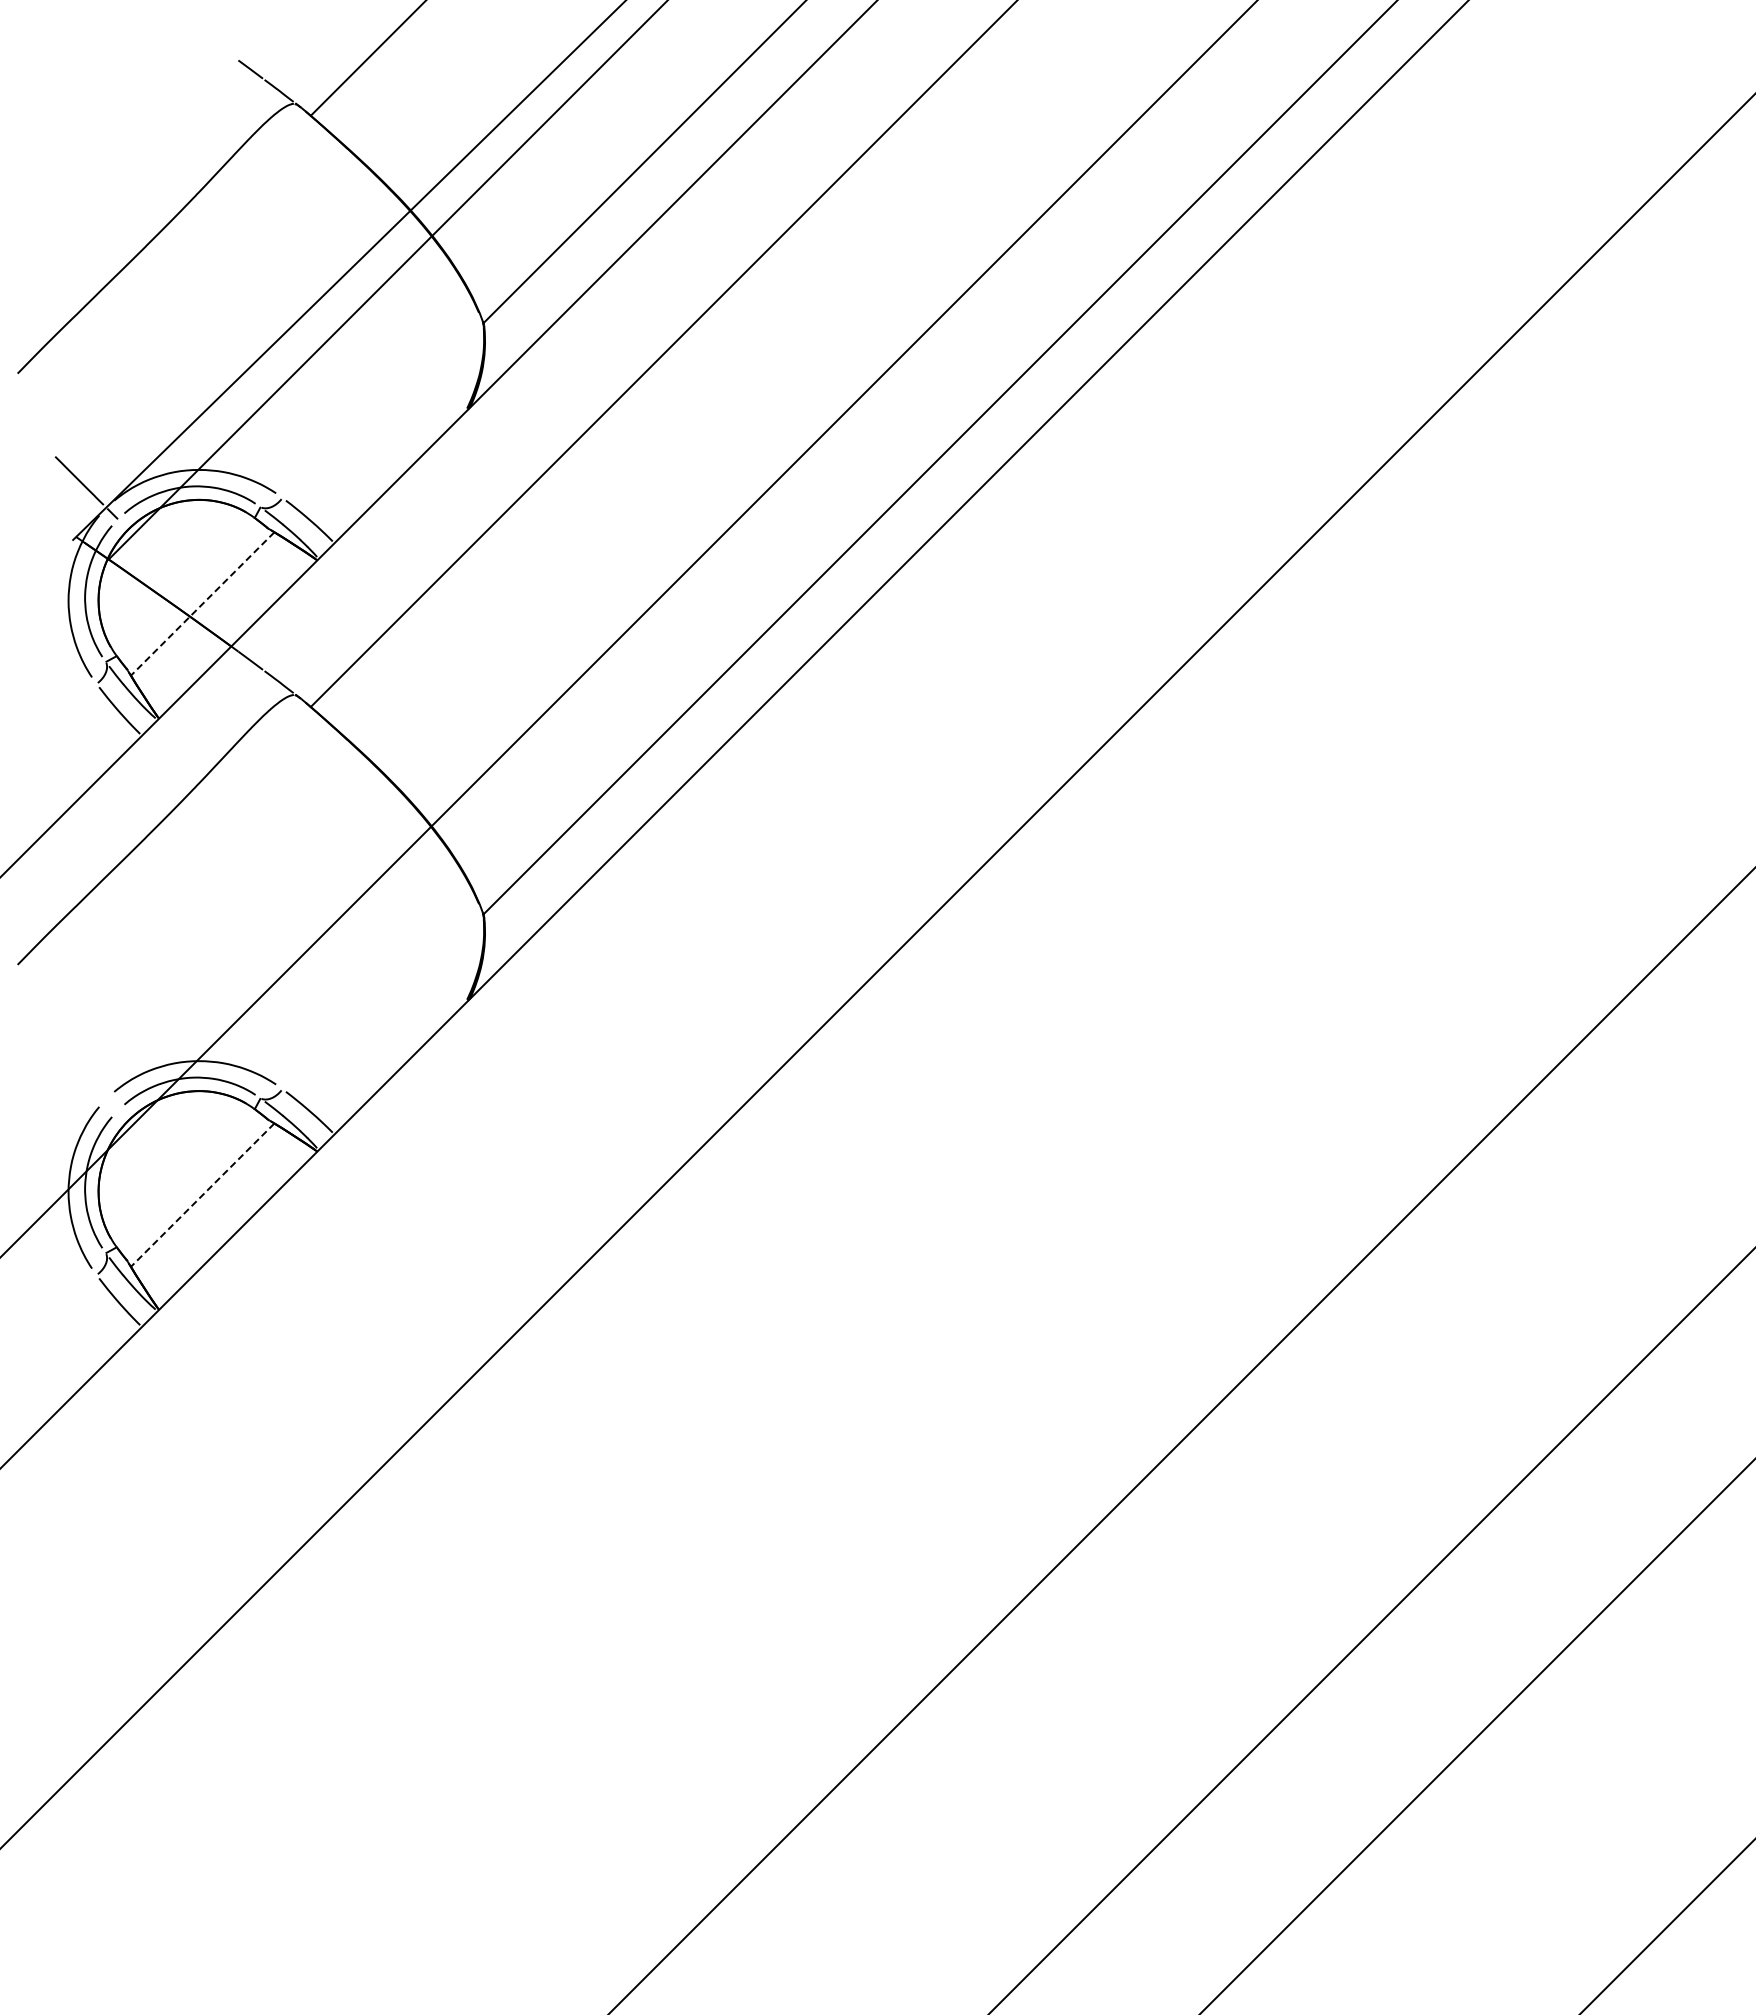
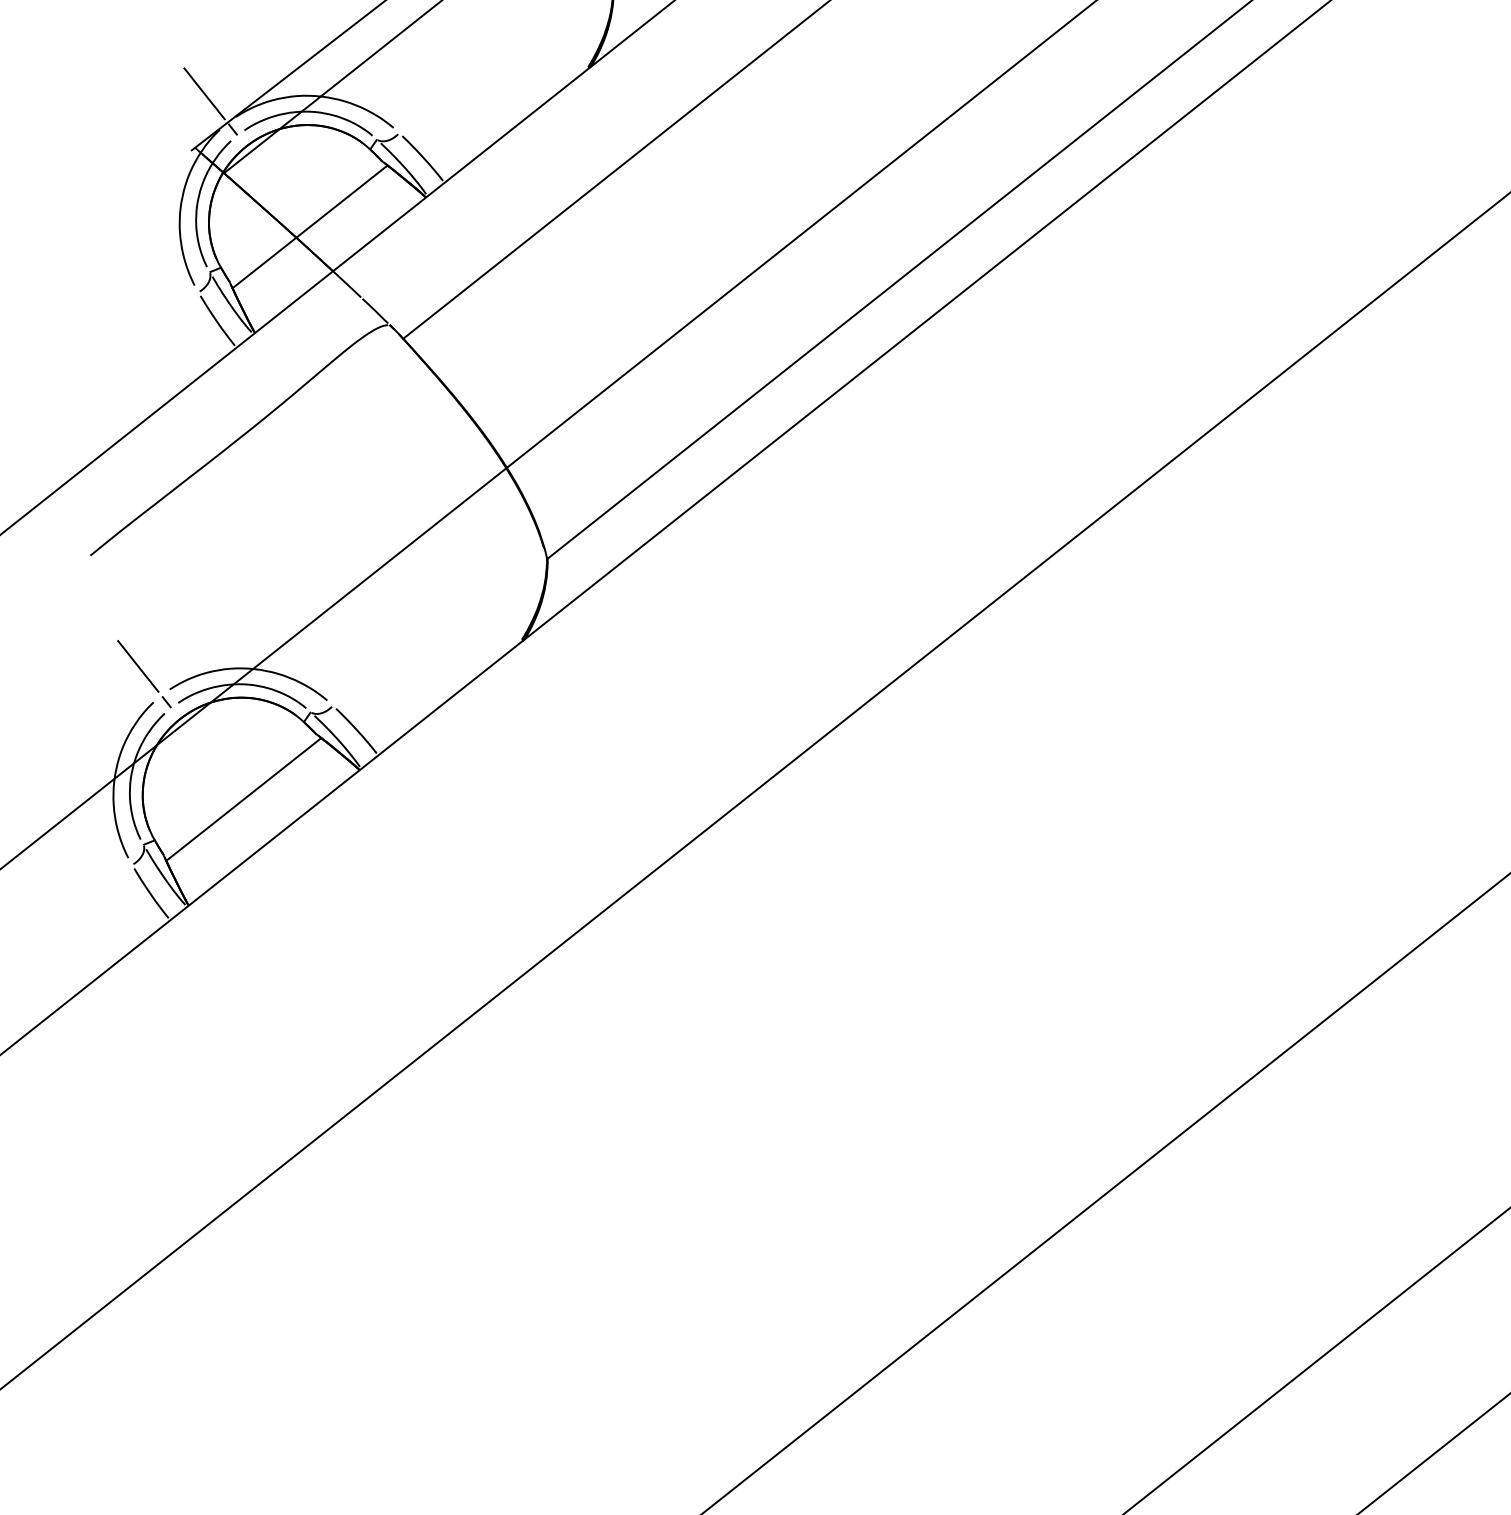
line: (202, 604) -> (309, 227), dashed -> solid
line: (86, 1078) -> (144, 673), added
line: (202, 1195) -> (243, 799), dashed -> solid

